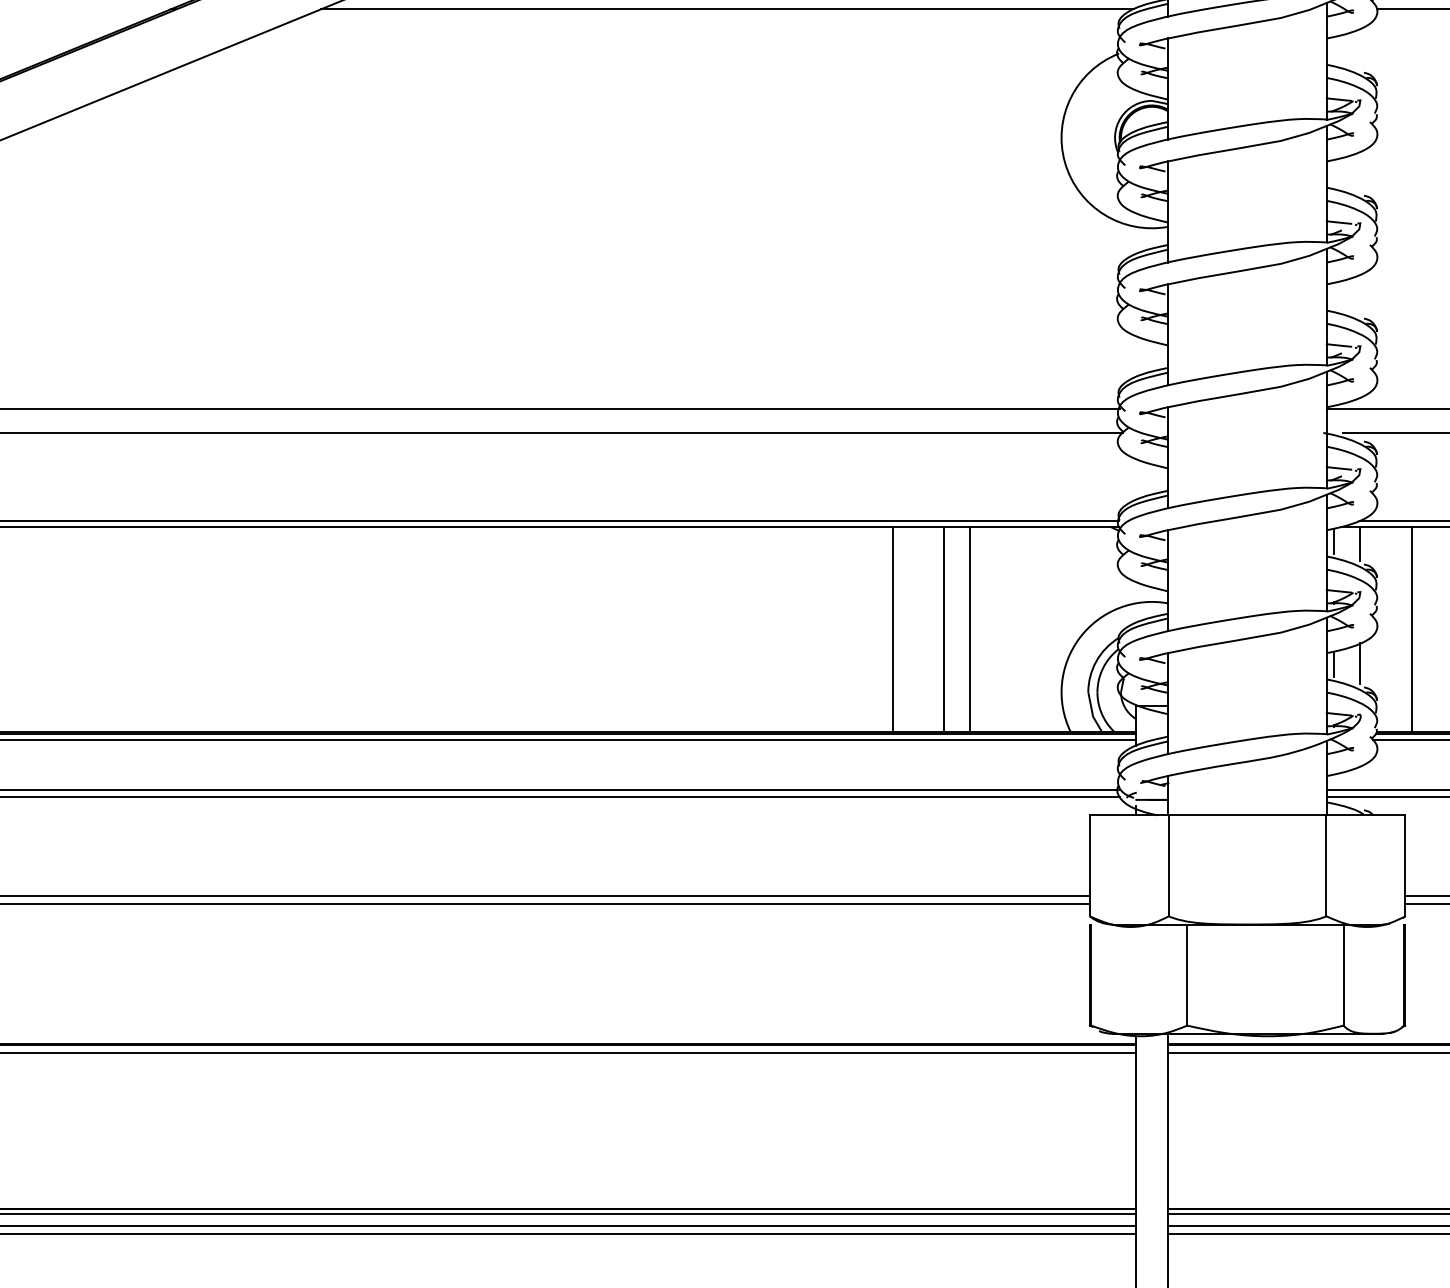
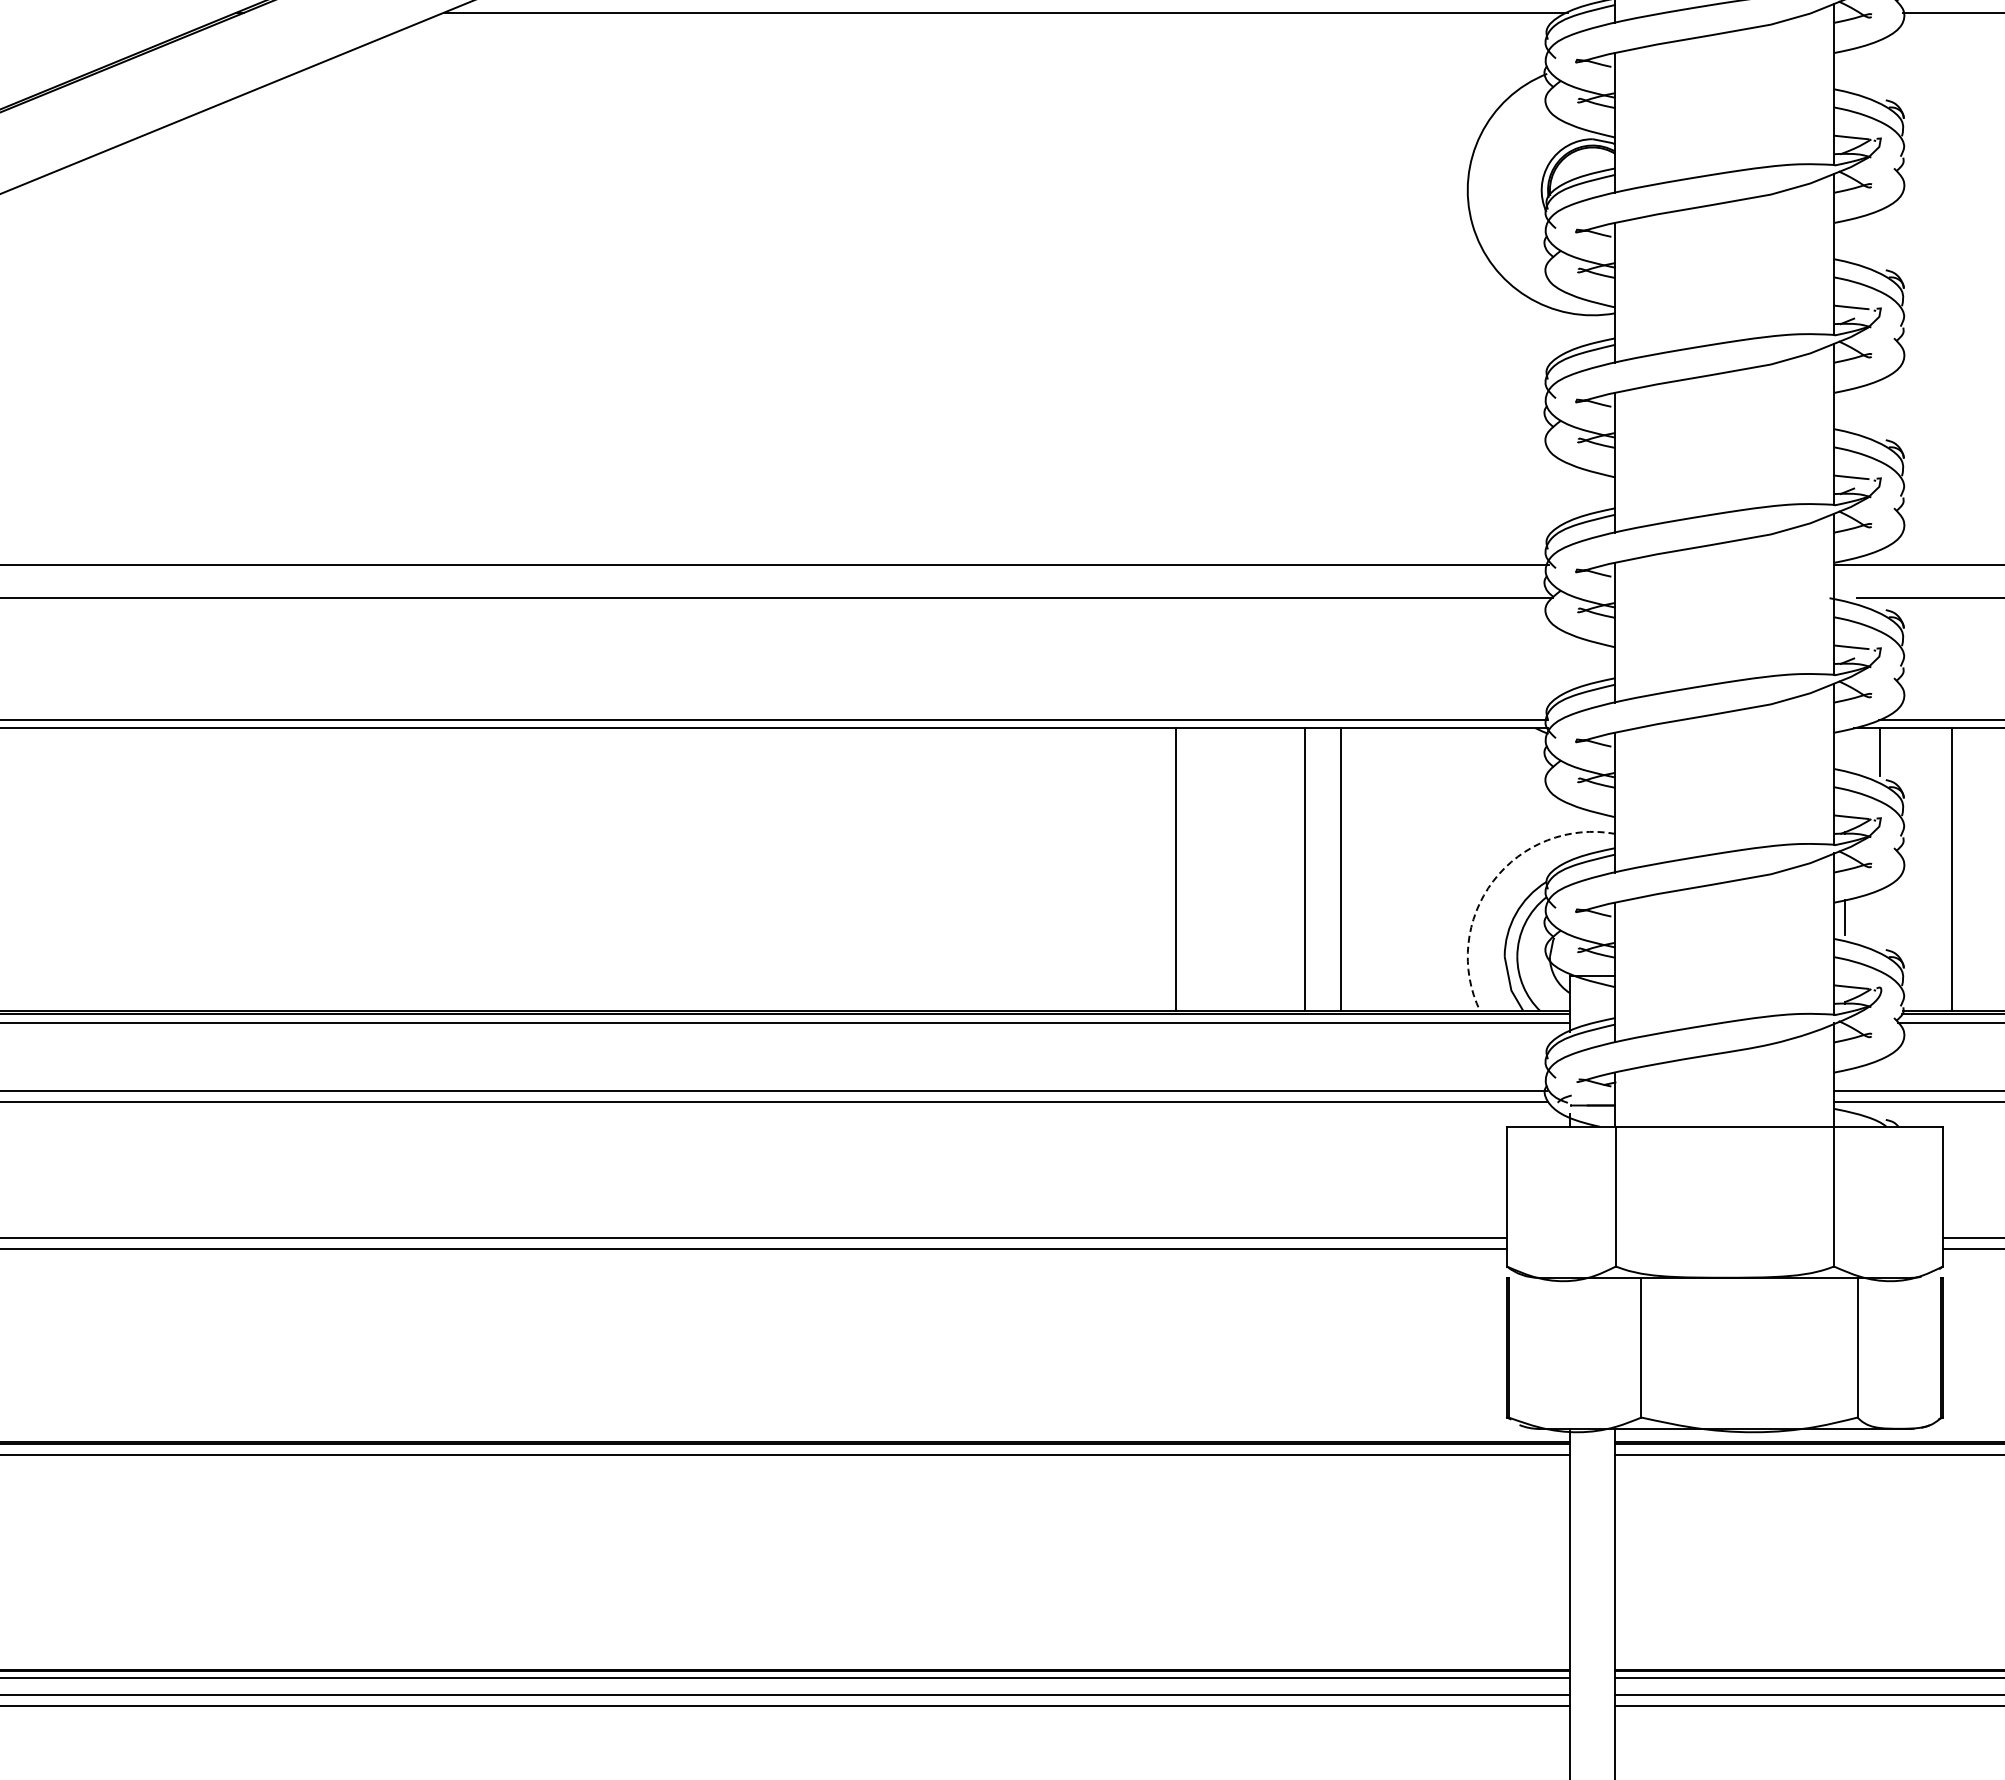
line: (1334, 540) -> (1844, 747), removed
line: (892, 629) -> (1176, 869), moved
arc: (1080, 637) -> (1493, 881), solid -> dashed
line: (1360, 663) -> (1880, 917), removed

